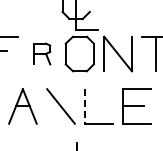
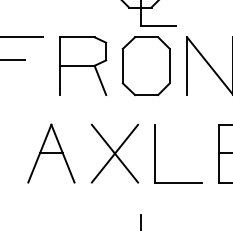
part: (41, 53) -> (82, 65), size x1.67
line: (60, 106) -> (114, 153), added
line: (85, 106) -> (155, 153), dashed -> solid

